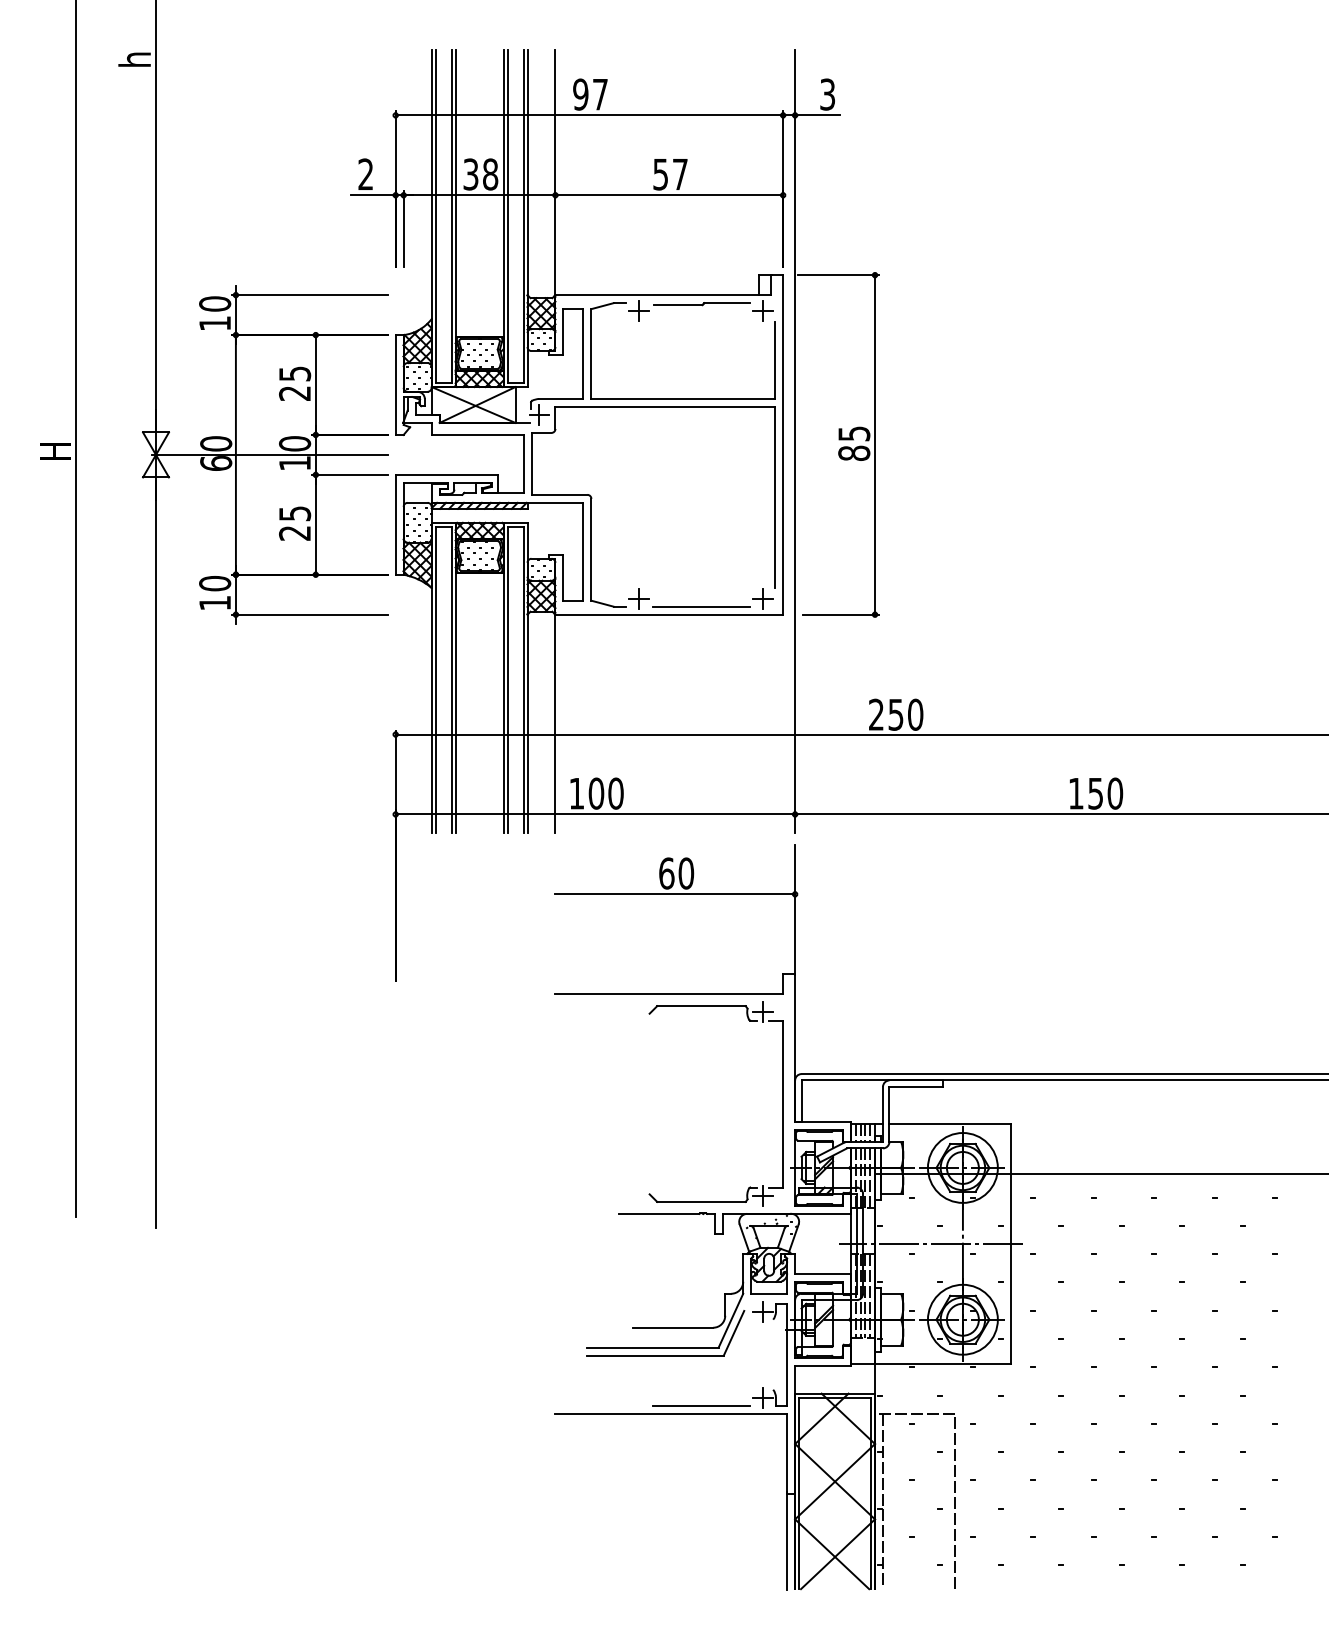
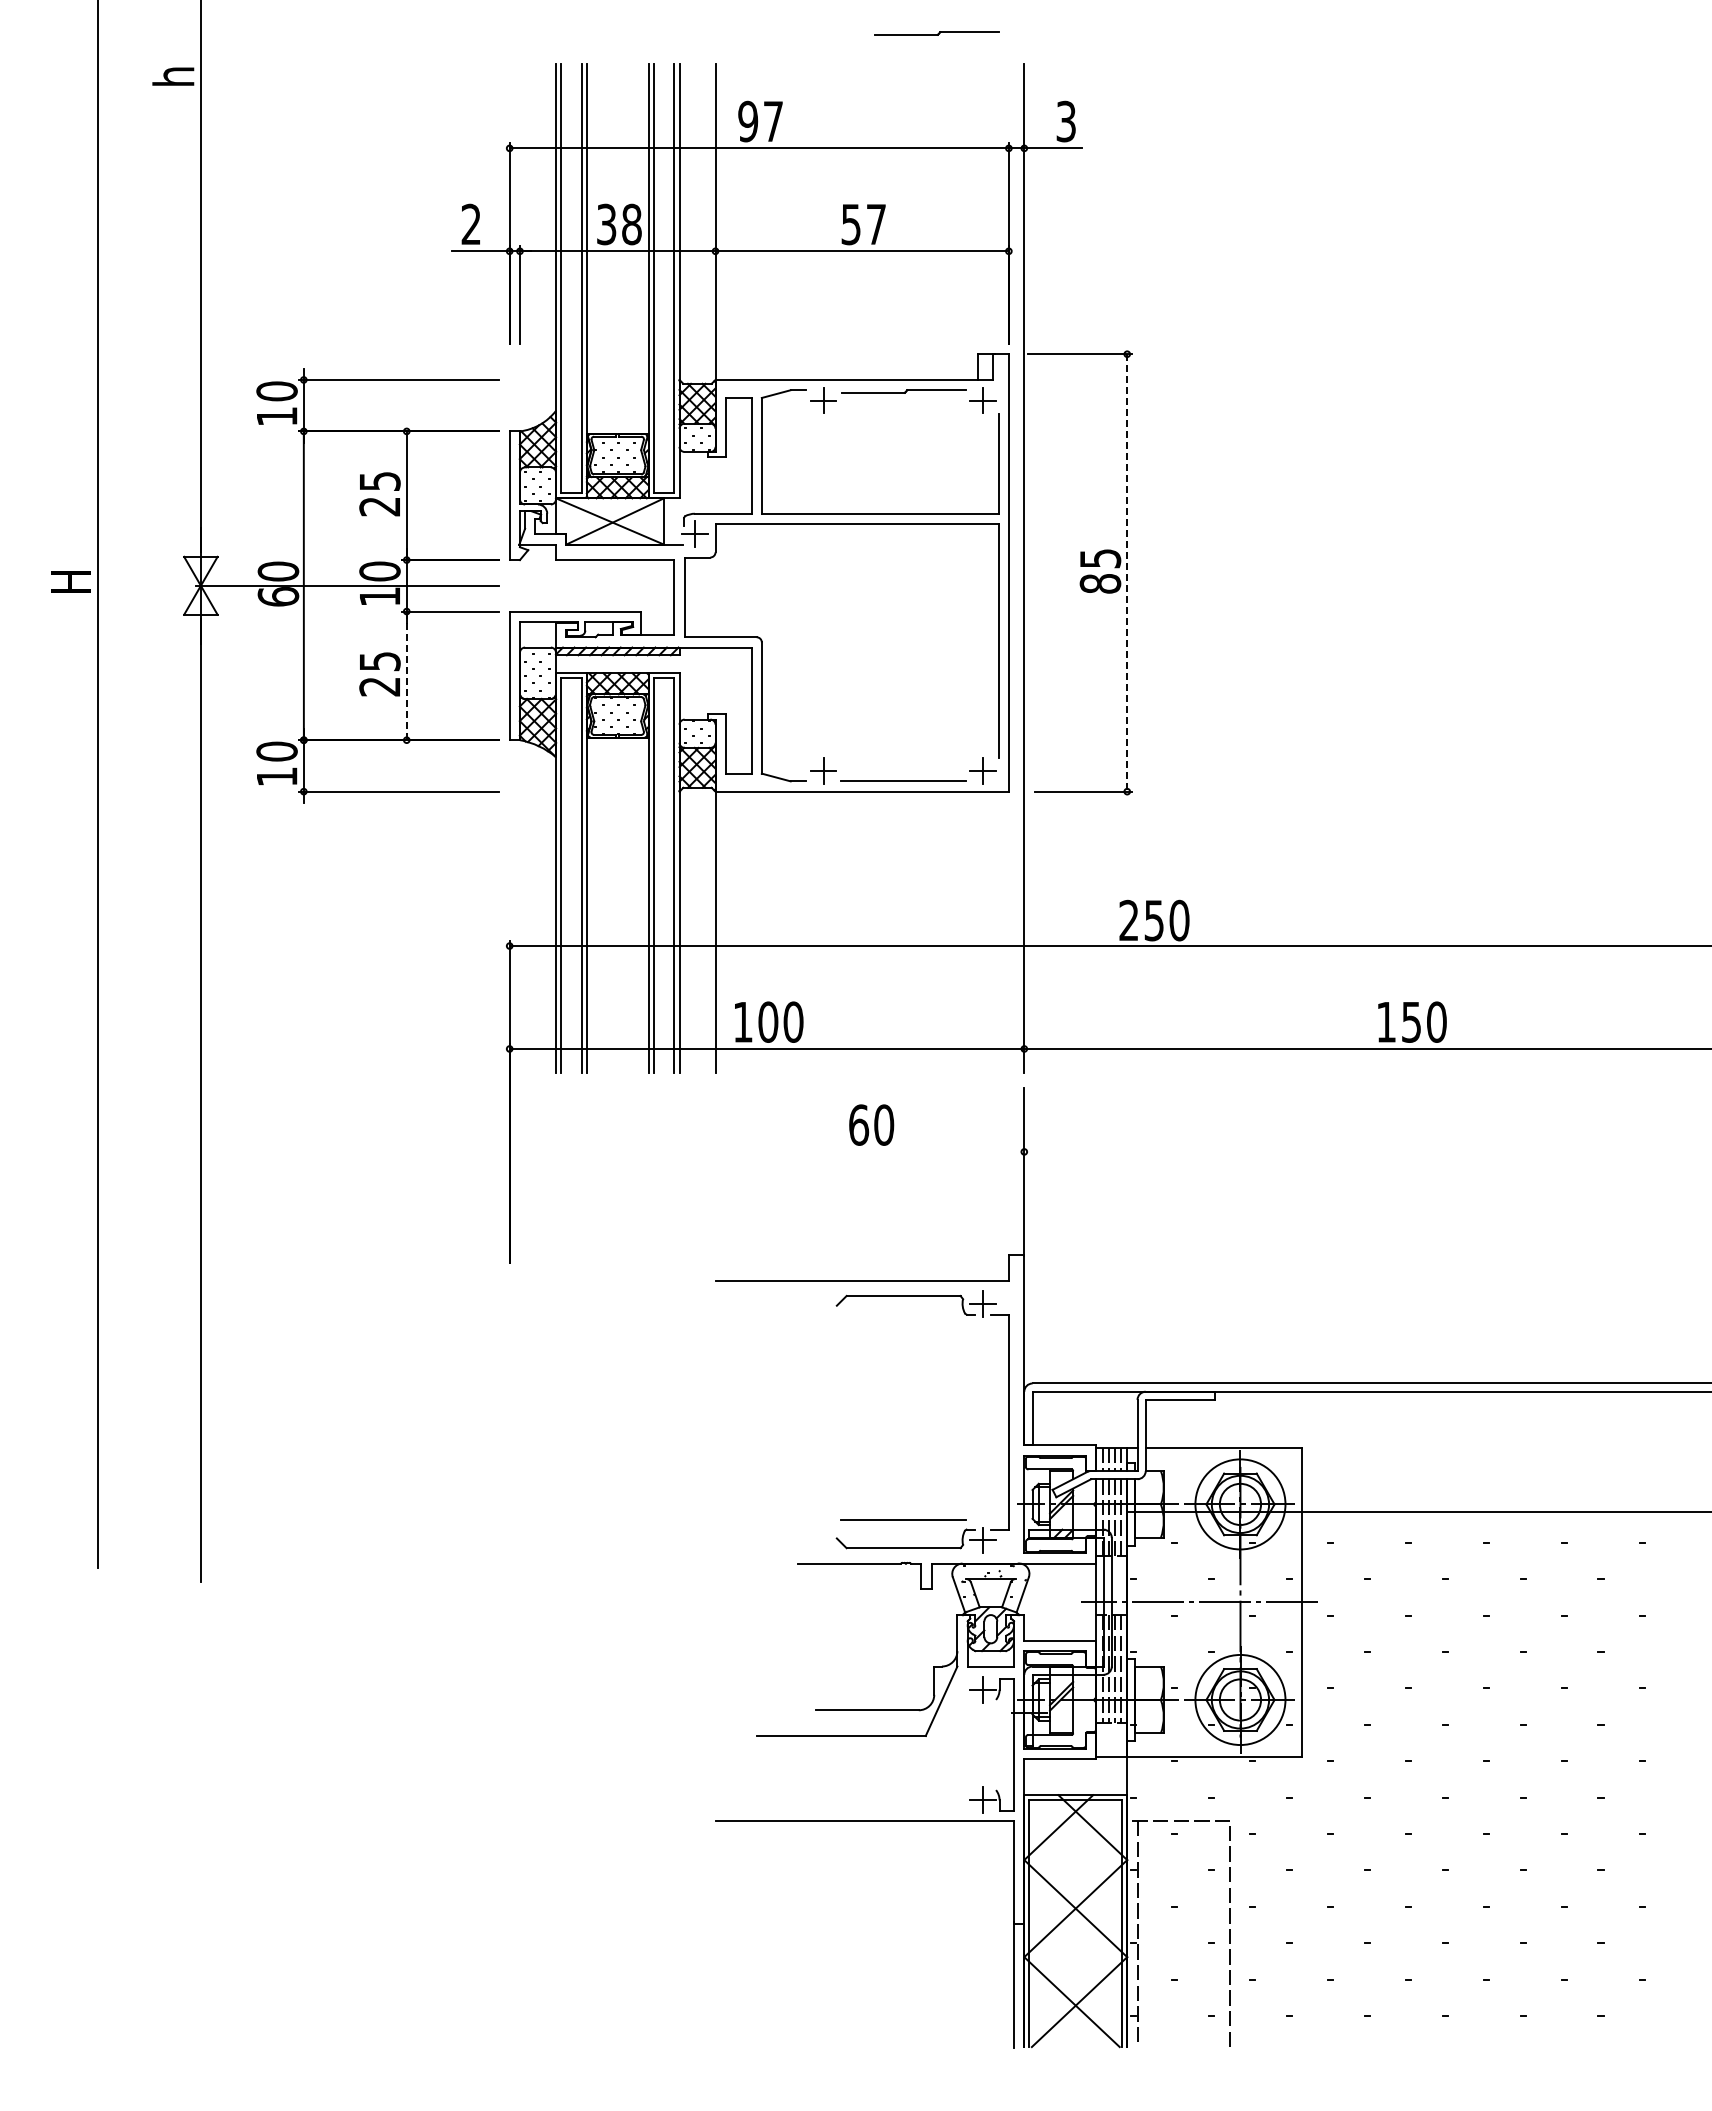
part: (726, 26) -> (936, 33), added
line: (875, 444) -> (1127, 572), solid -> dashed
line: (315, 525) -> (406, 676), solid -> dashed
line: (674, 894) -> (869, 1151), removed
part: (665, 1355) -> (857, 1745), removed
line: (701, 1405) -> (903, 1519), moved

